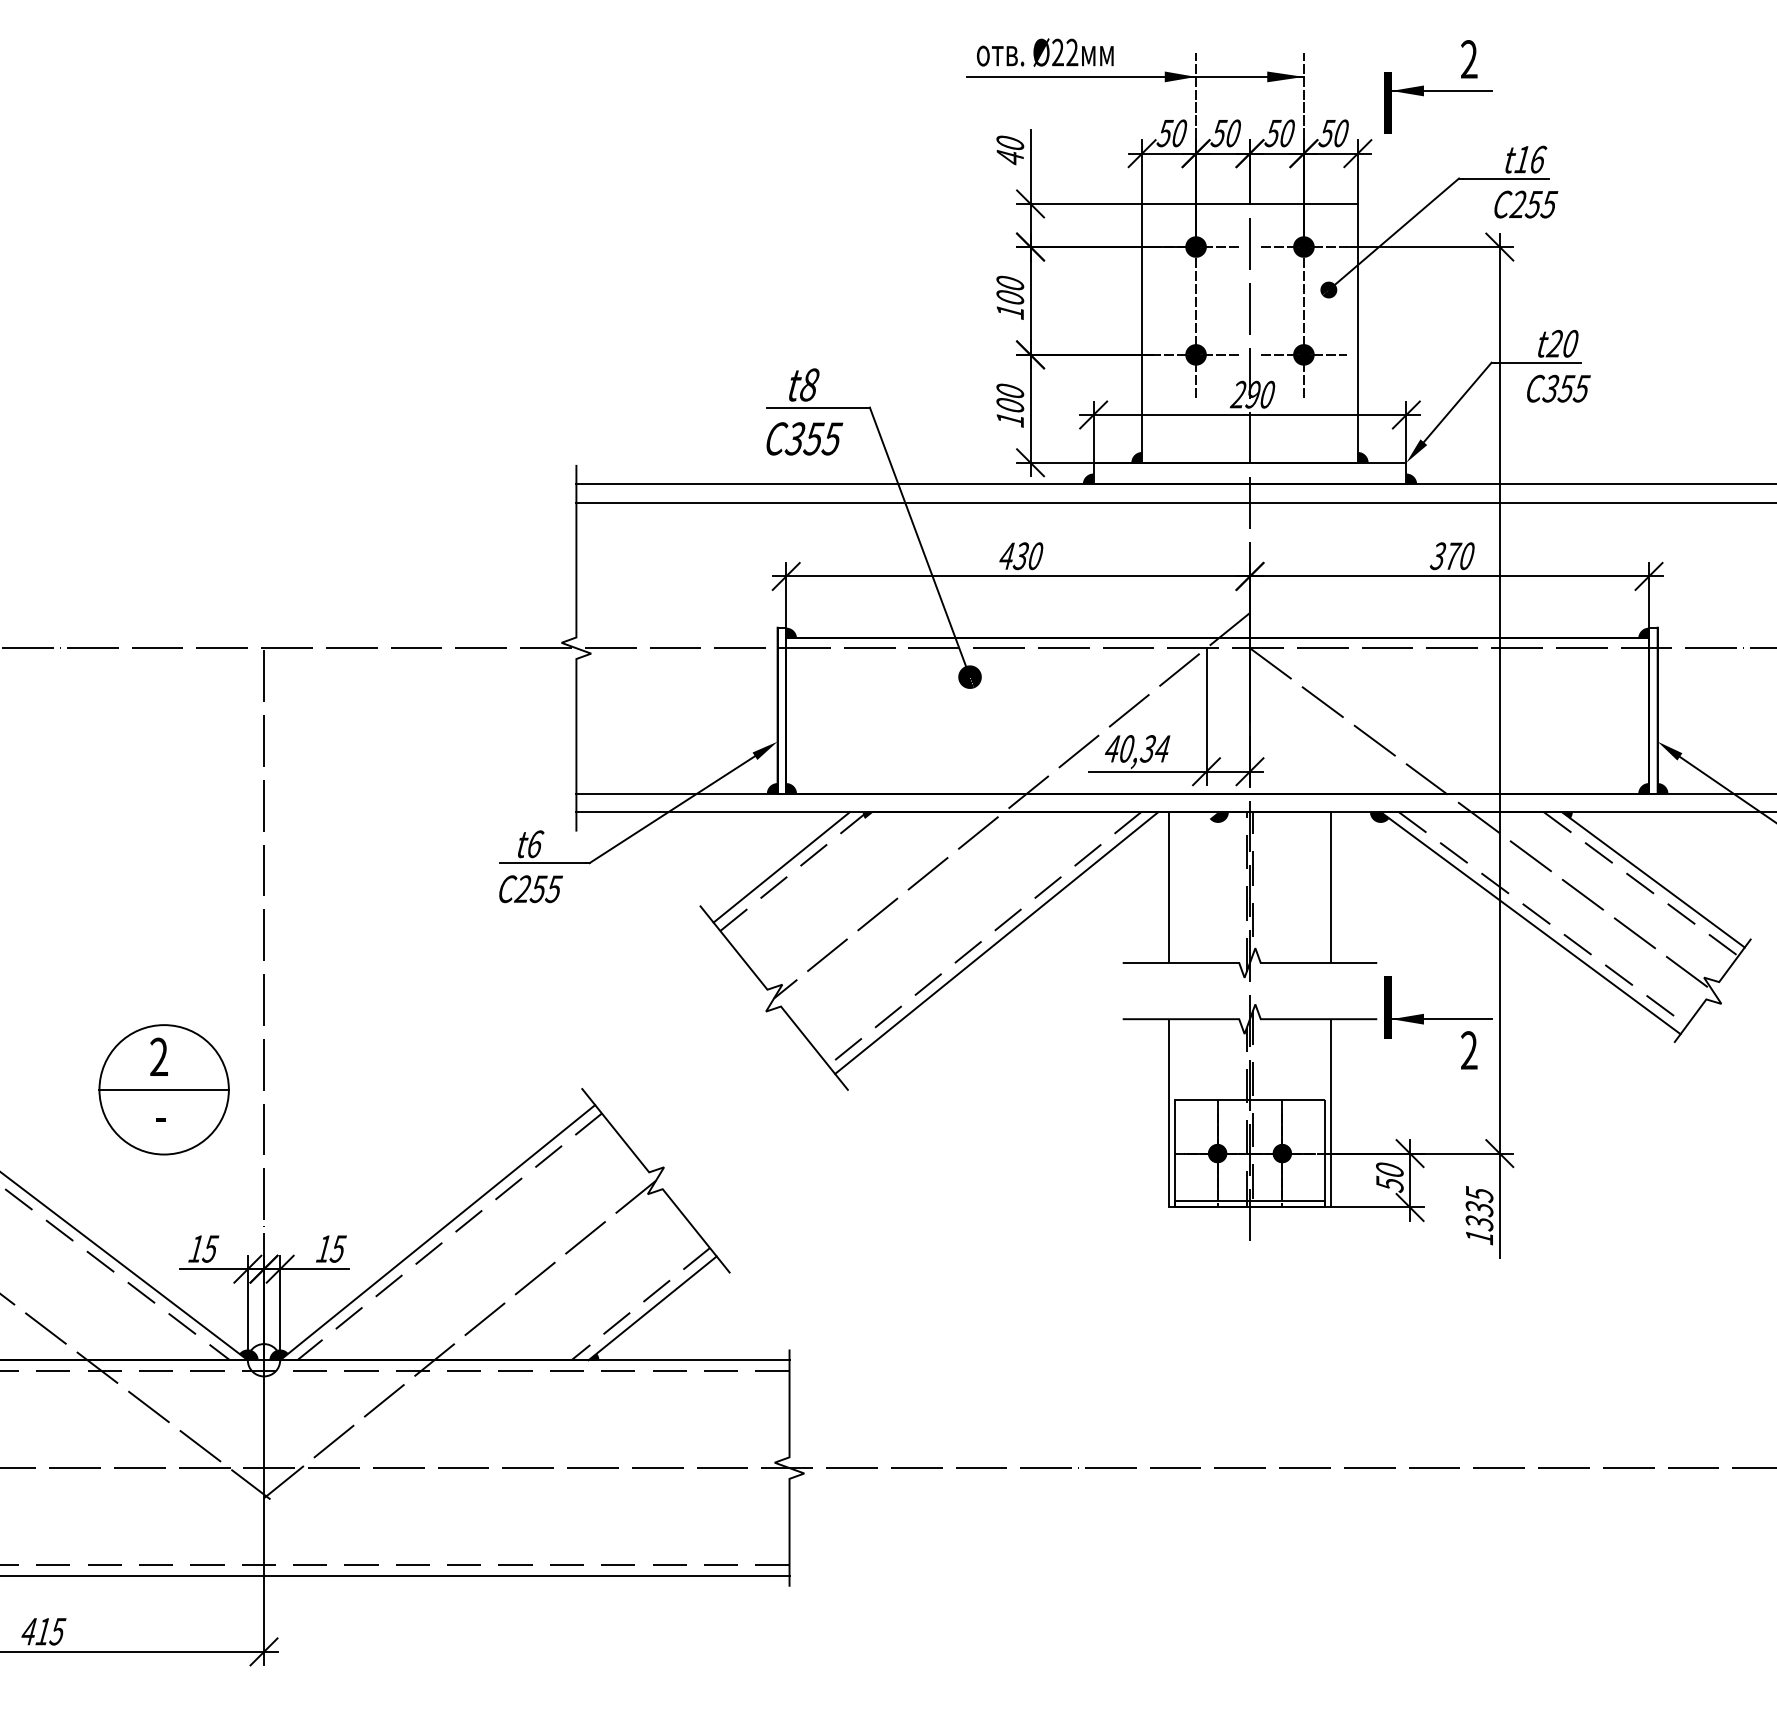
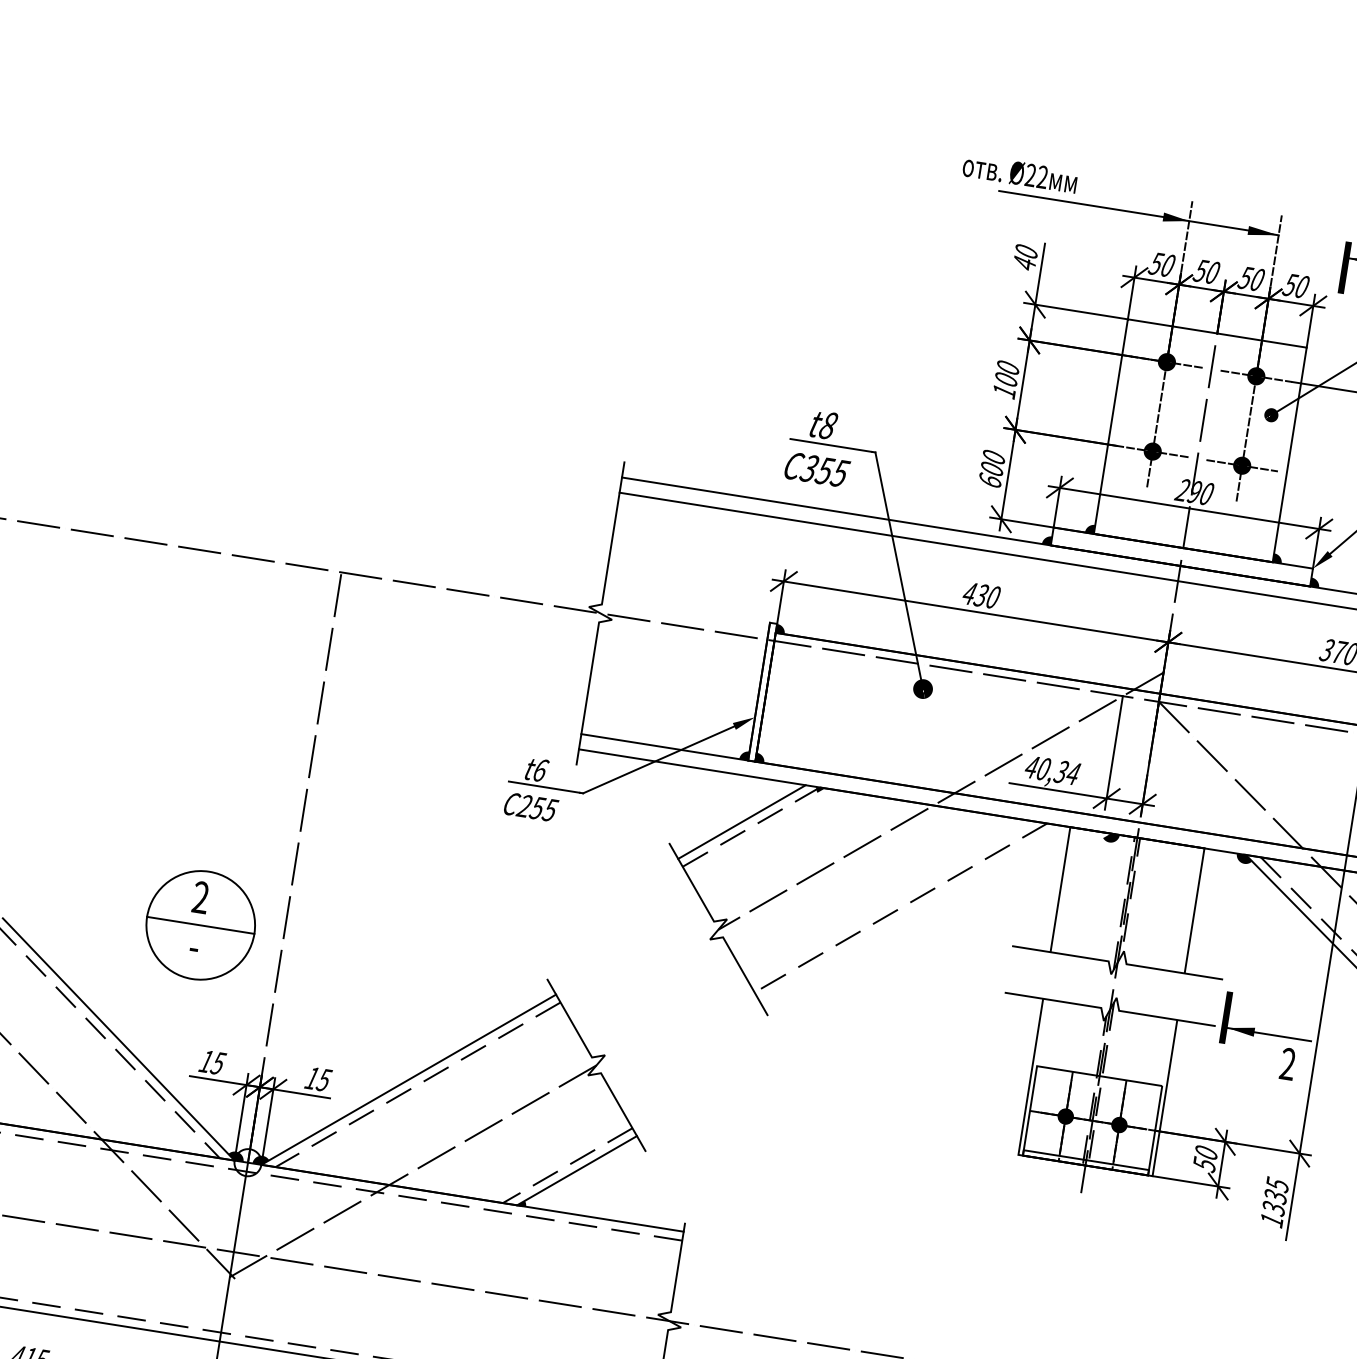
text: (1045, 52) -> (1020, 173), moved
text: (1010, 419) -> (990, 480), 100 -> 600
line: (996, 942) -> (910, 912), removed

